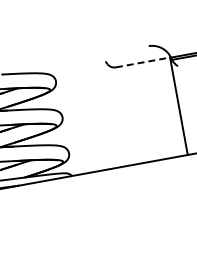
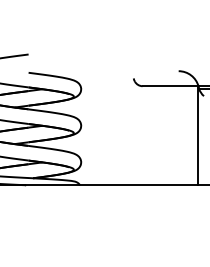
line: (143, 62) -> (170, 86), dashed -> solid

